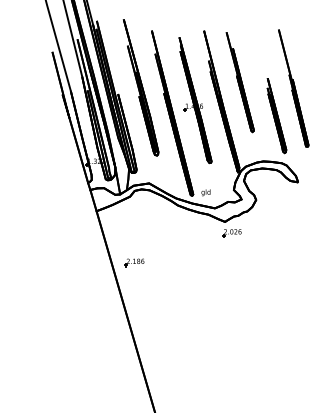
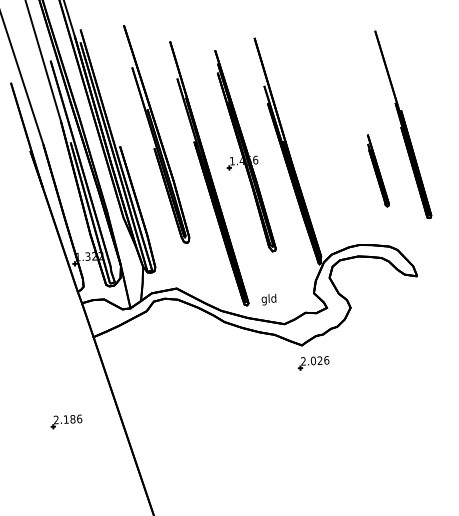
part: (239, 82) -> (315, 119), removed
part: (276, 116) -> (377, 171), size x0.6
part: (134, 262) -> (66, 421), moved

